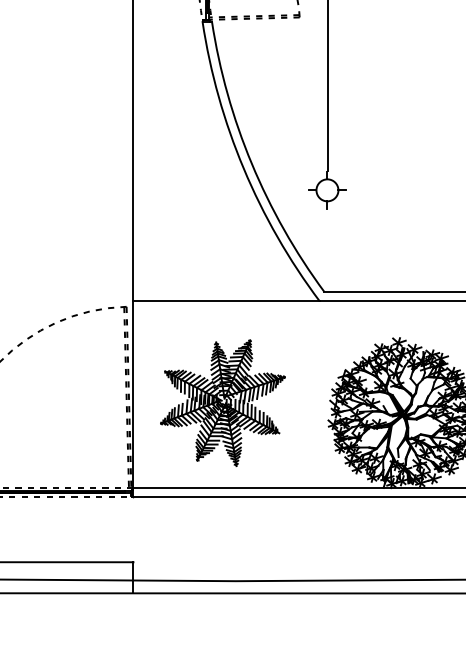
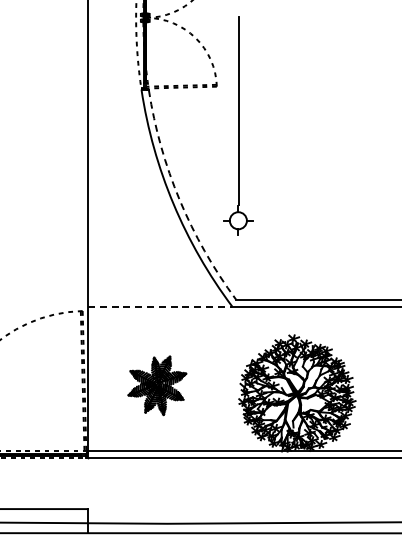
arc: (251, 164) -> (179, 200), solid -> dashed
line: (227, 300) -> (160, 306), solid -> dashed
part: (223, 402) -> (157, 385), size x0.6

